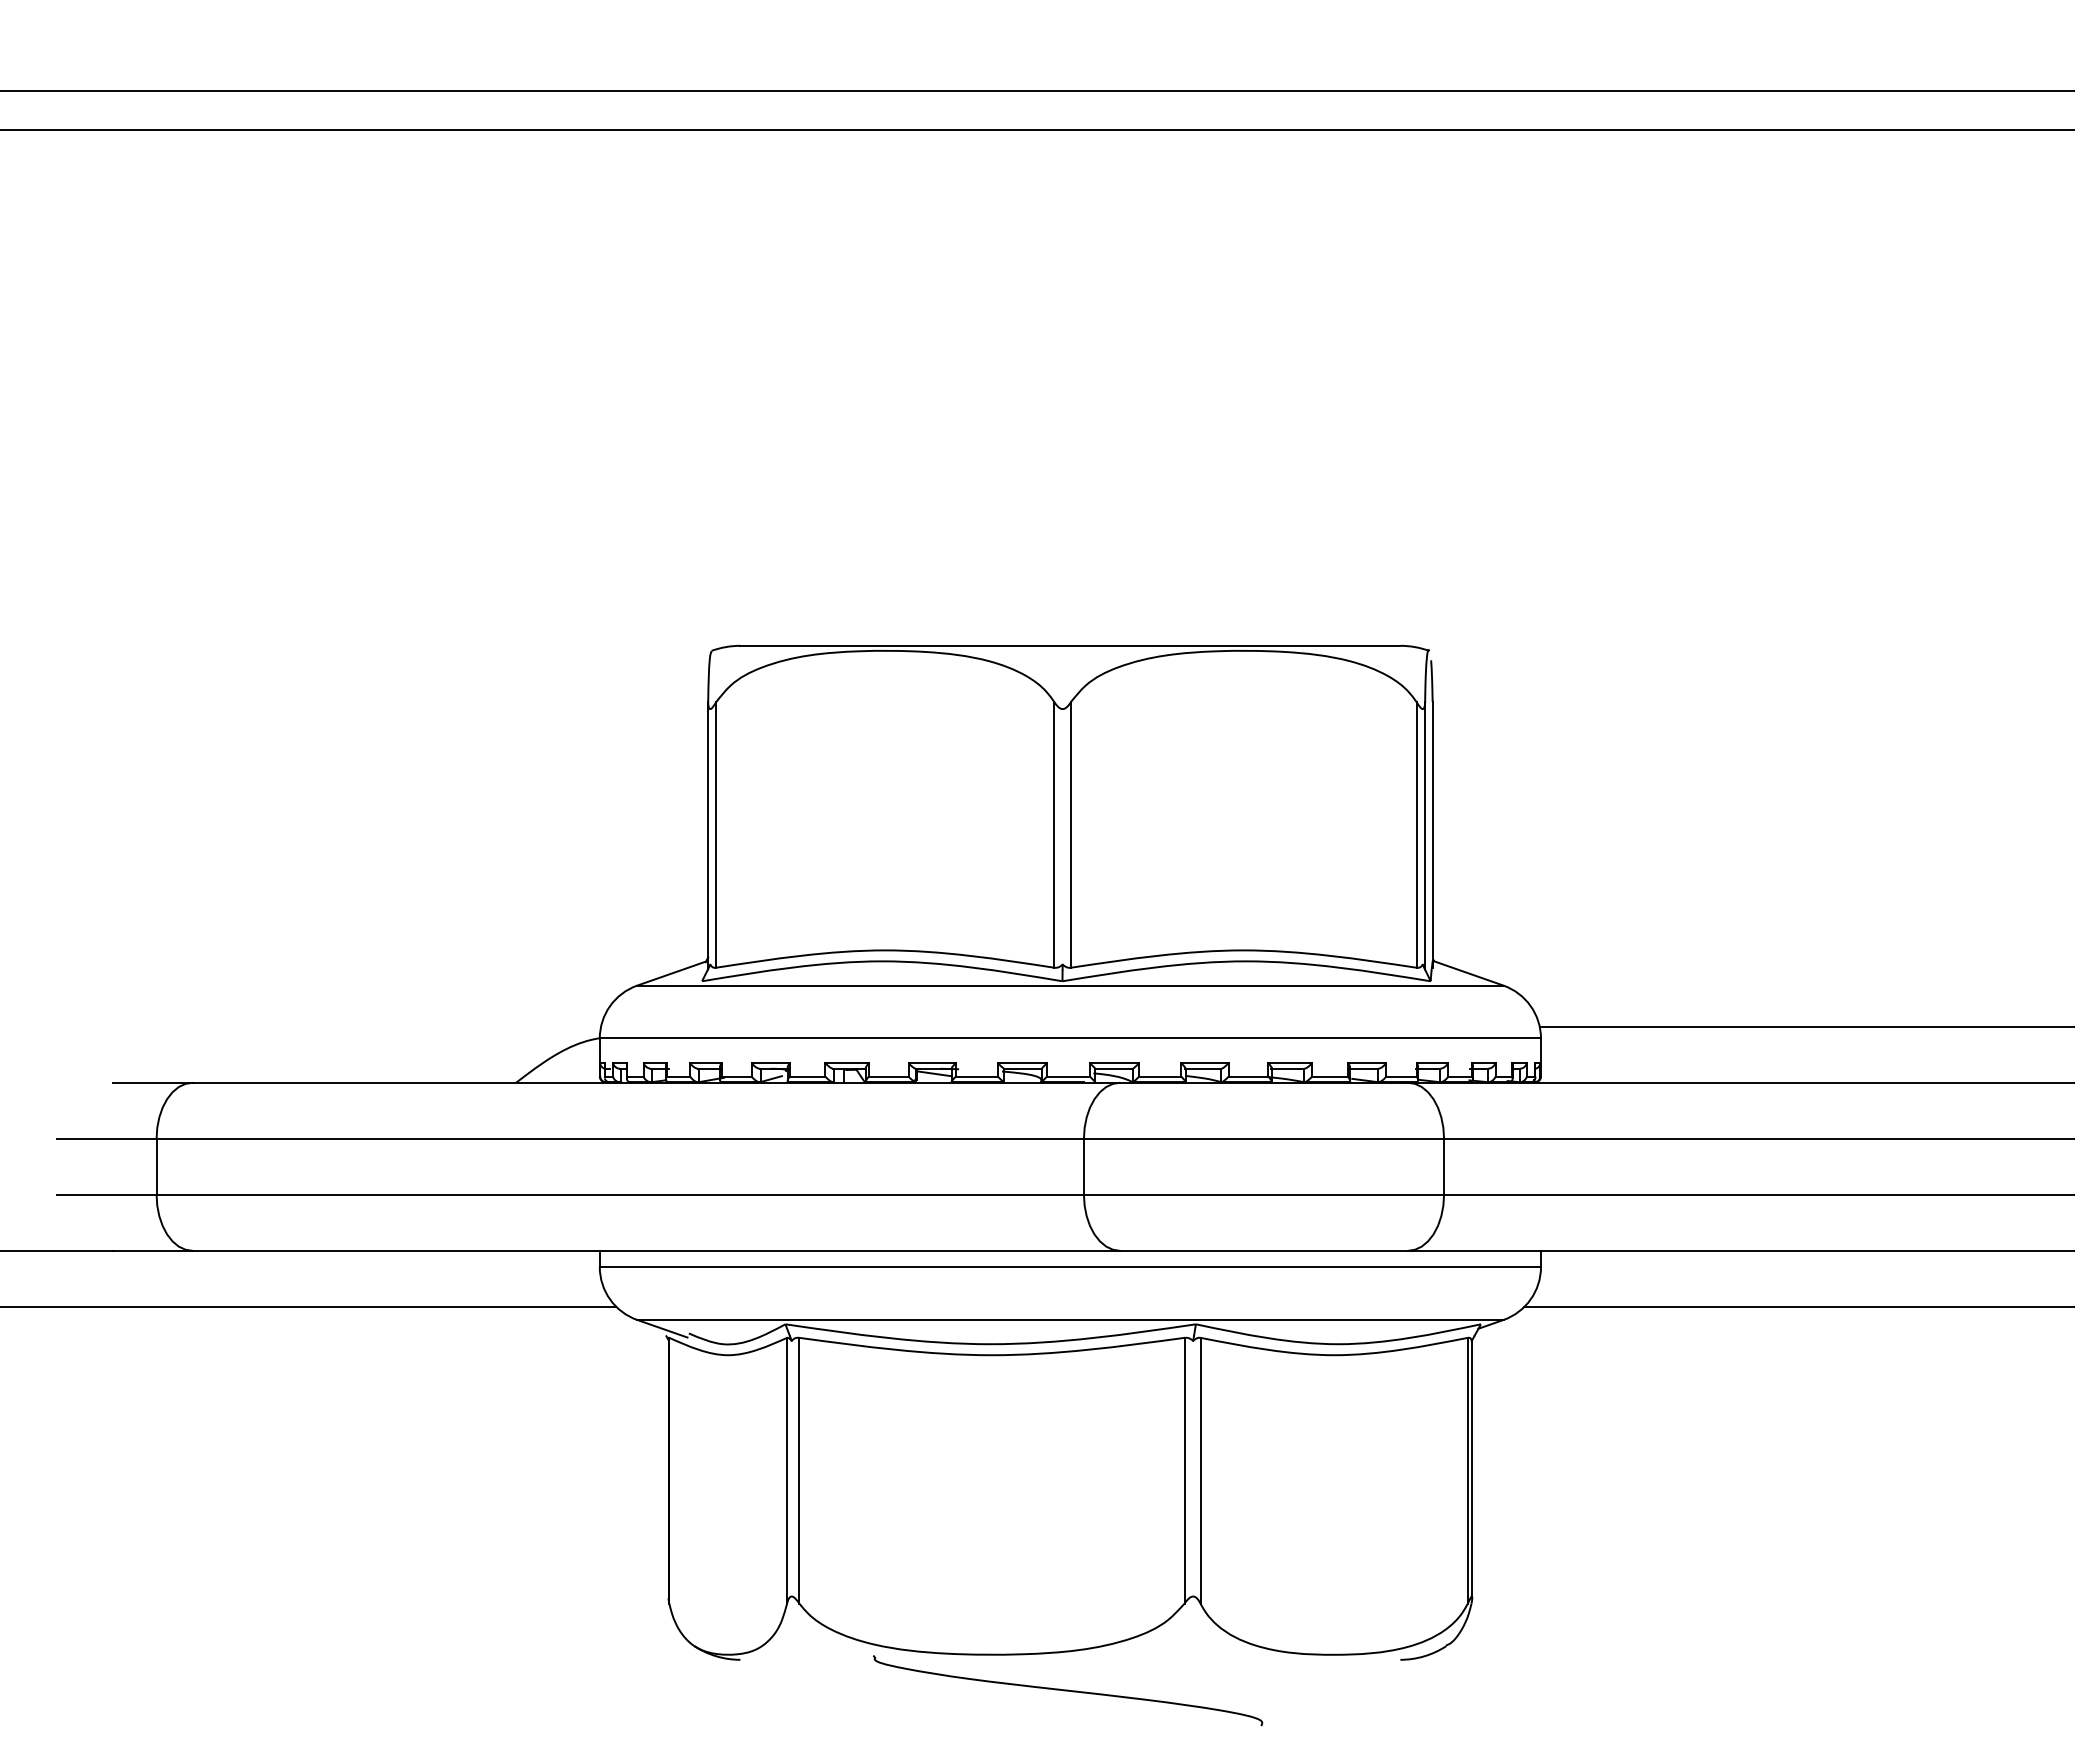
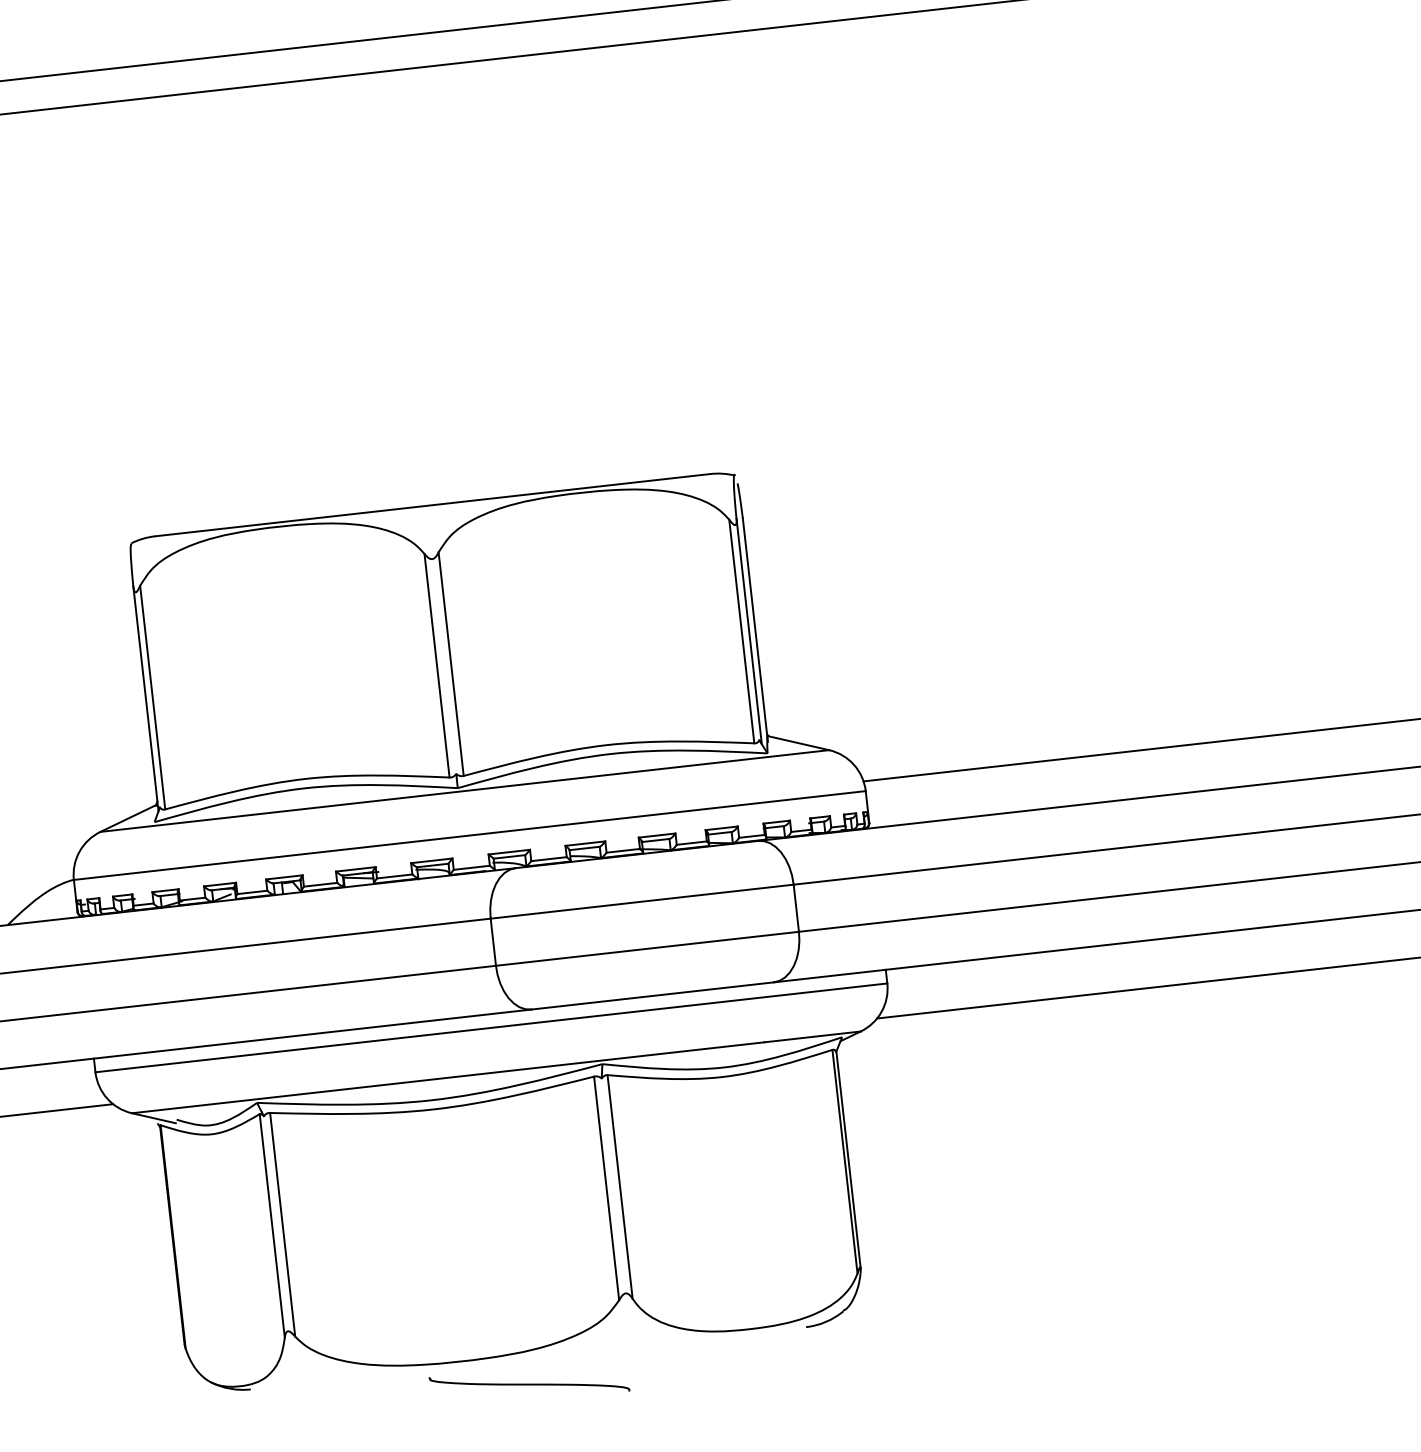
part: (1068, 1690) -> (529, 1384), size x0.6

